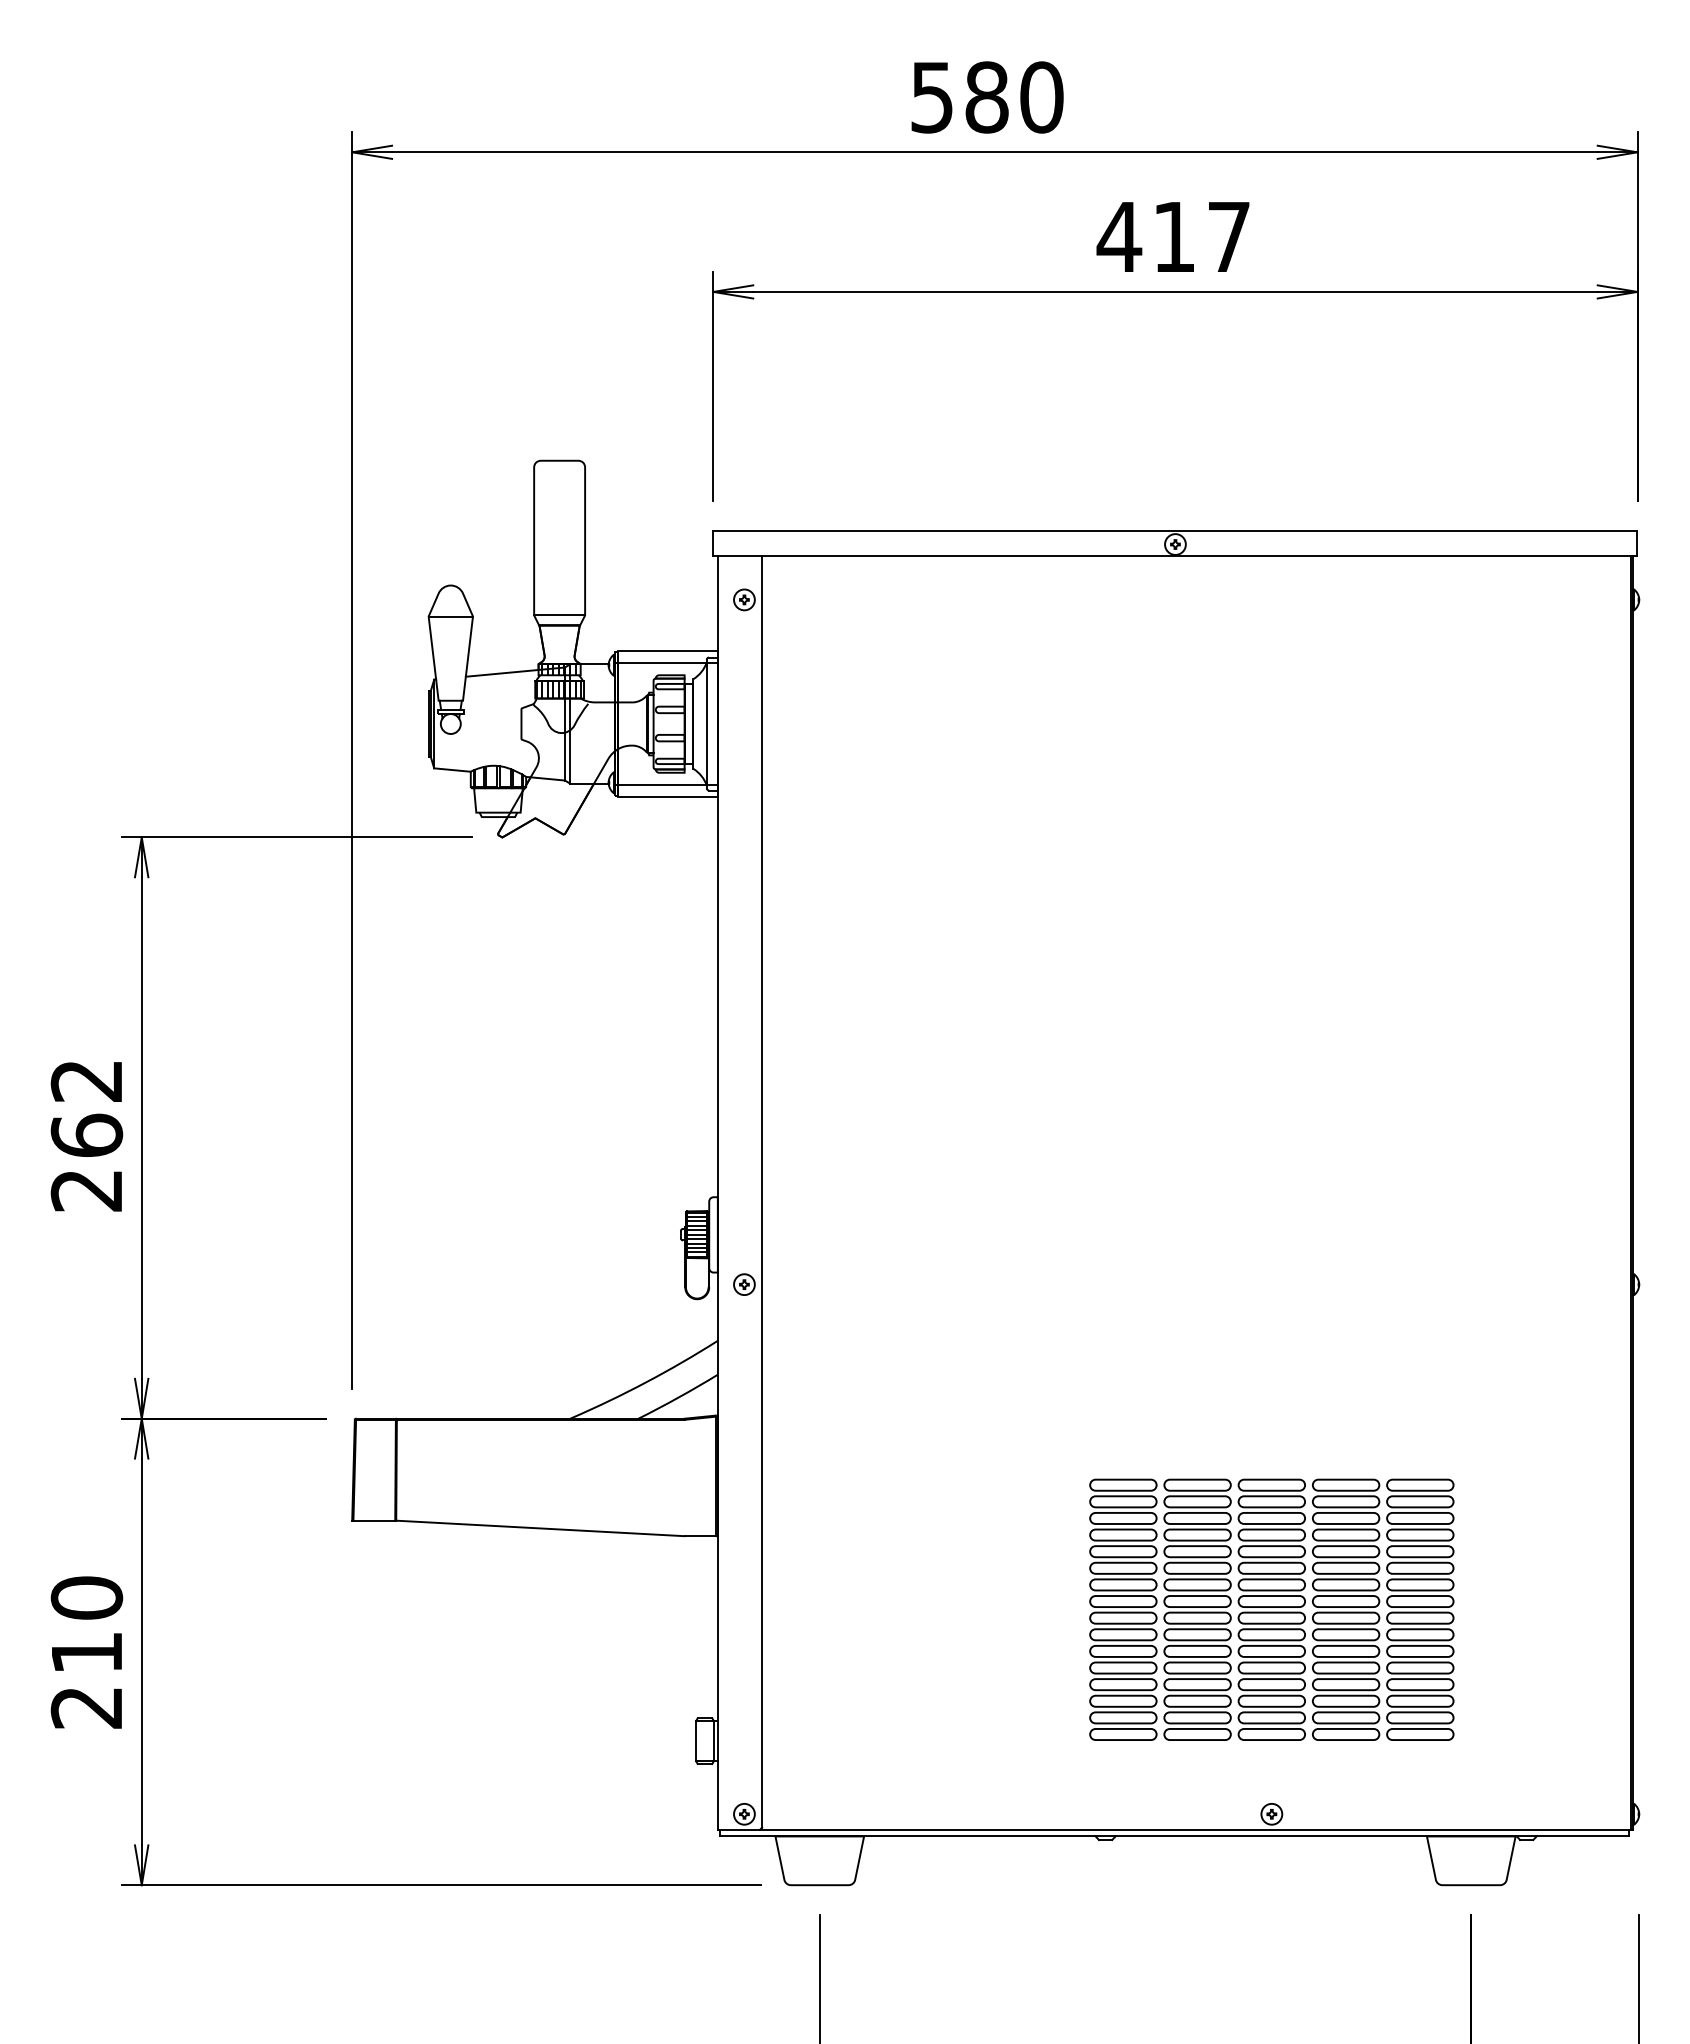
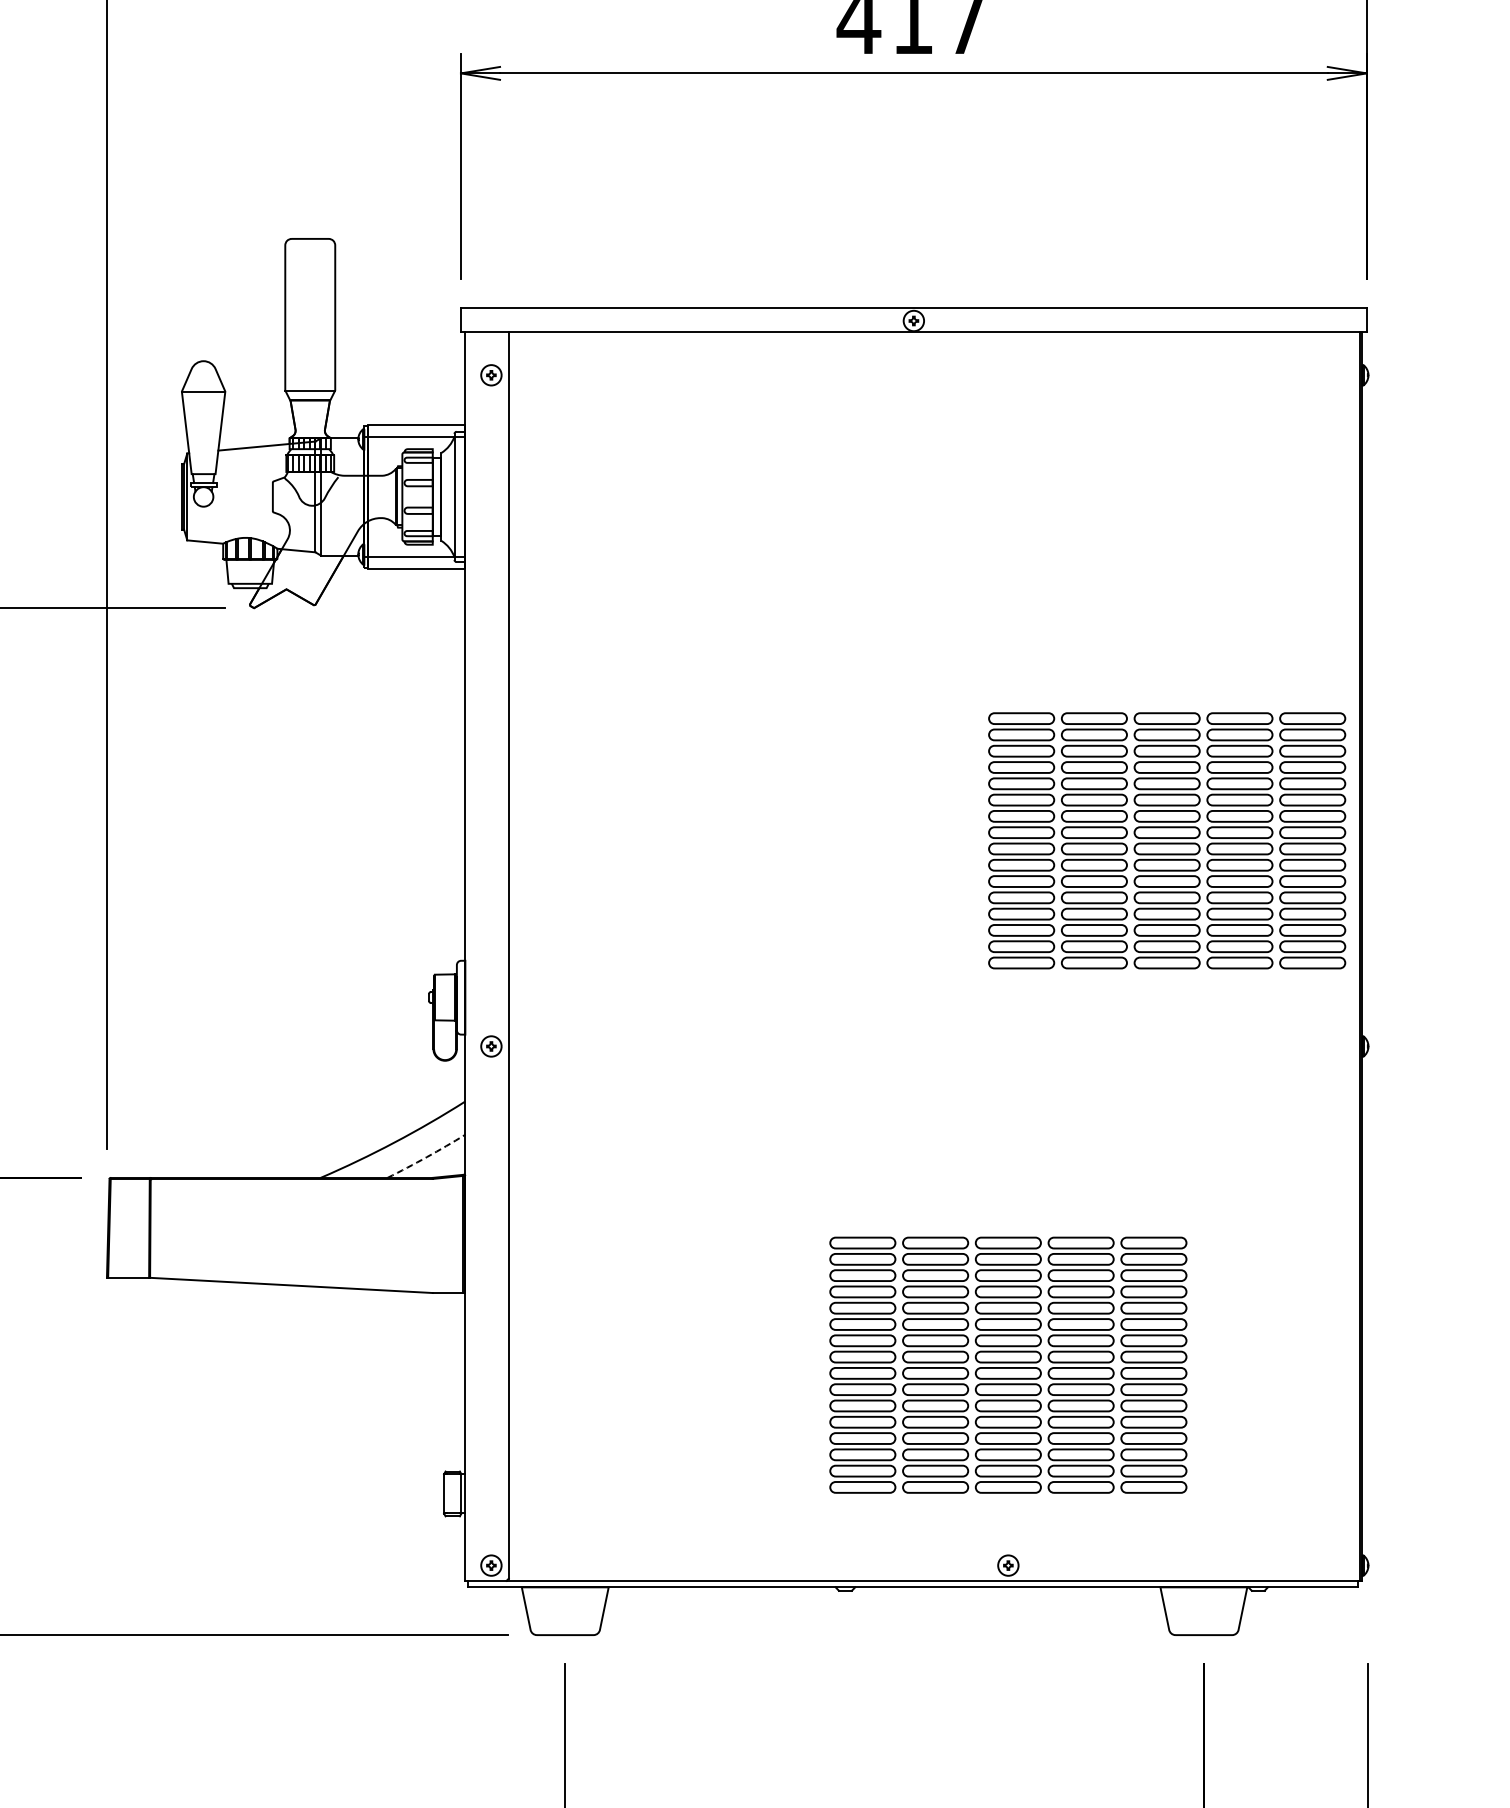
part: (1433, 1074) -> (1166, 840), added
hatch: (696, 1234) -> (444, 997), removed
arc: (678, 1397) -> (426, 1157), solid -> dashed

